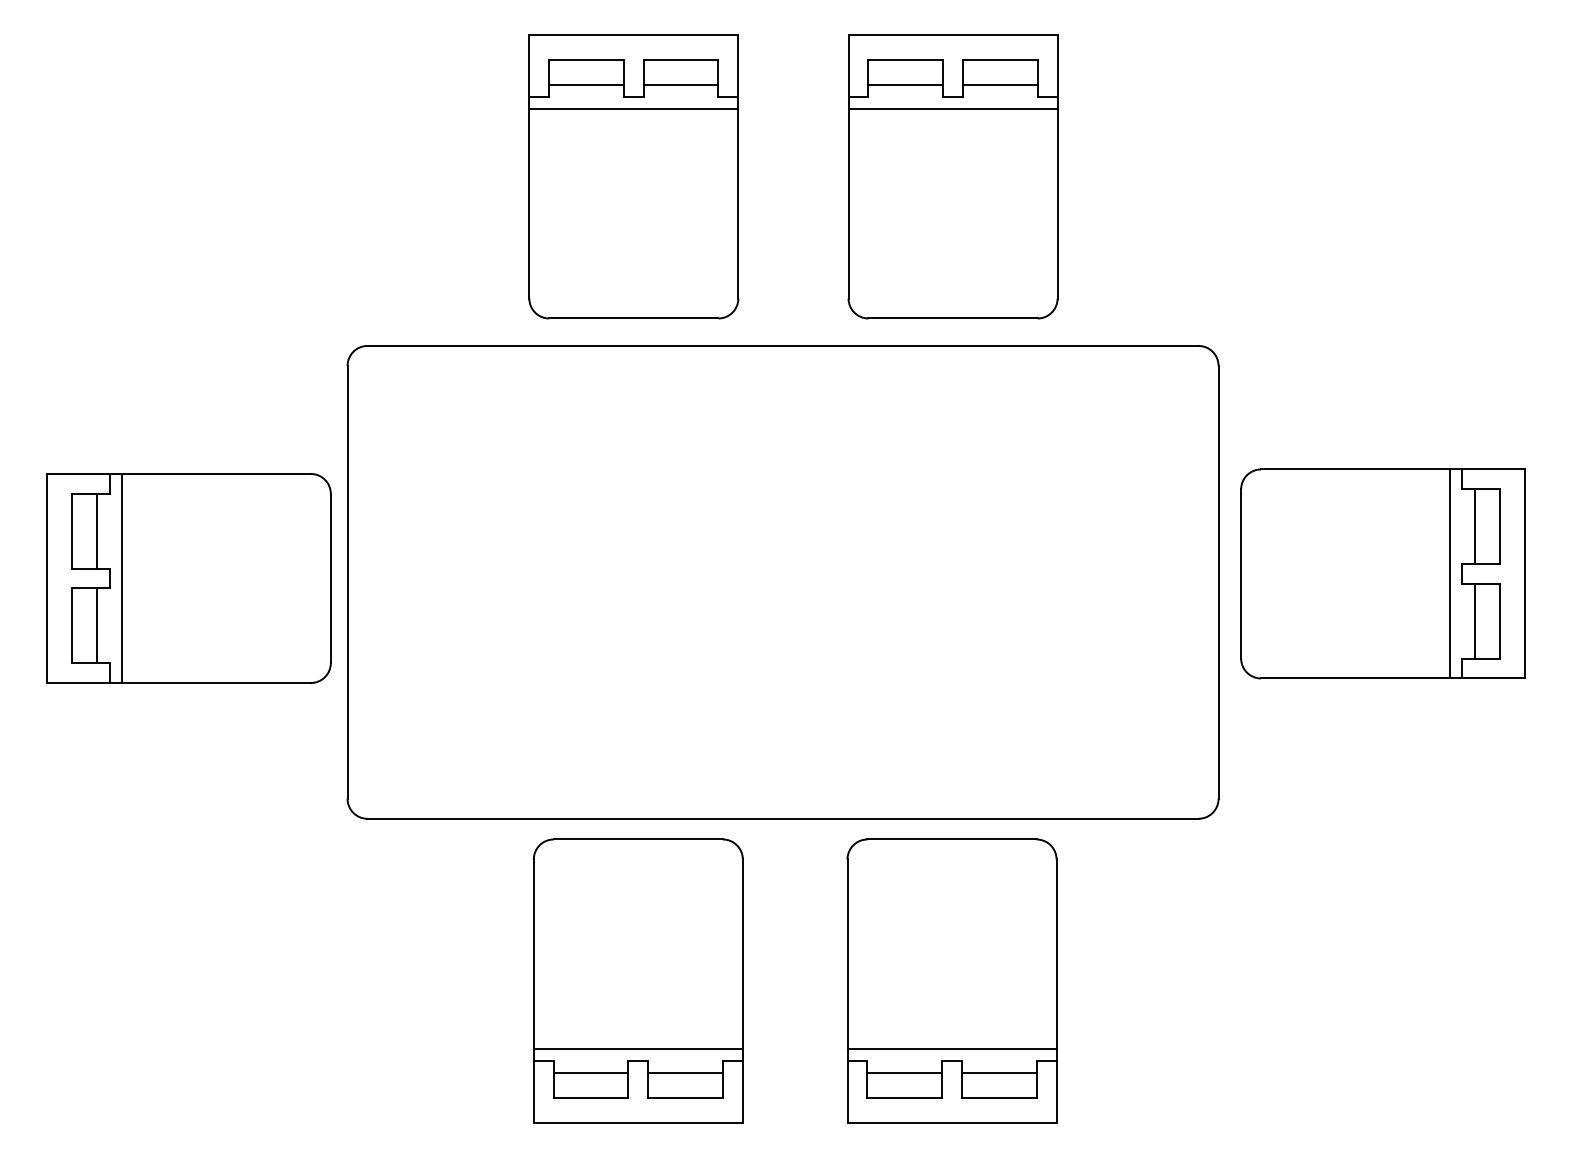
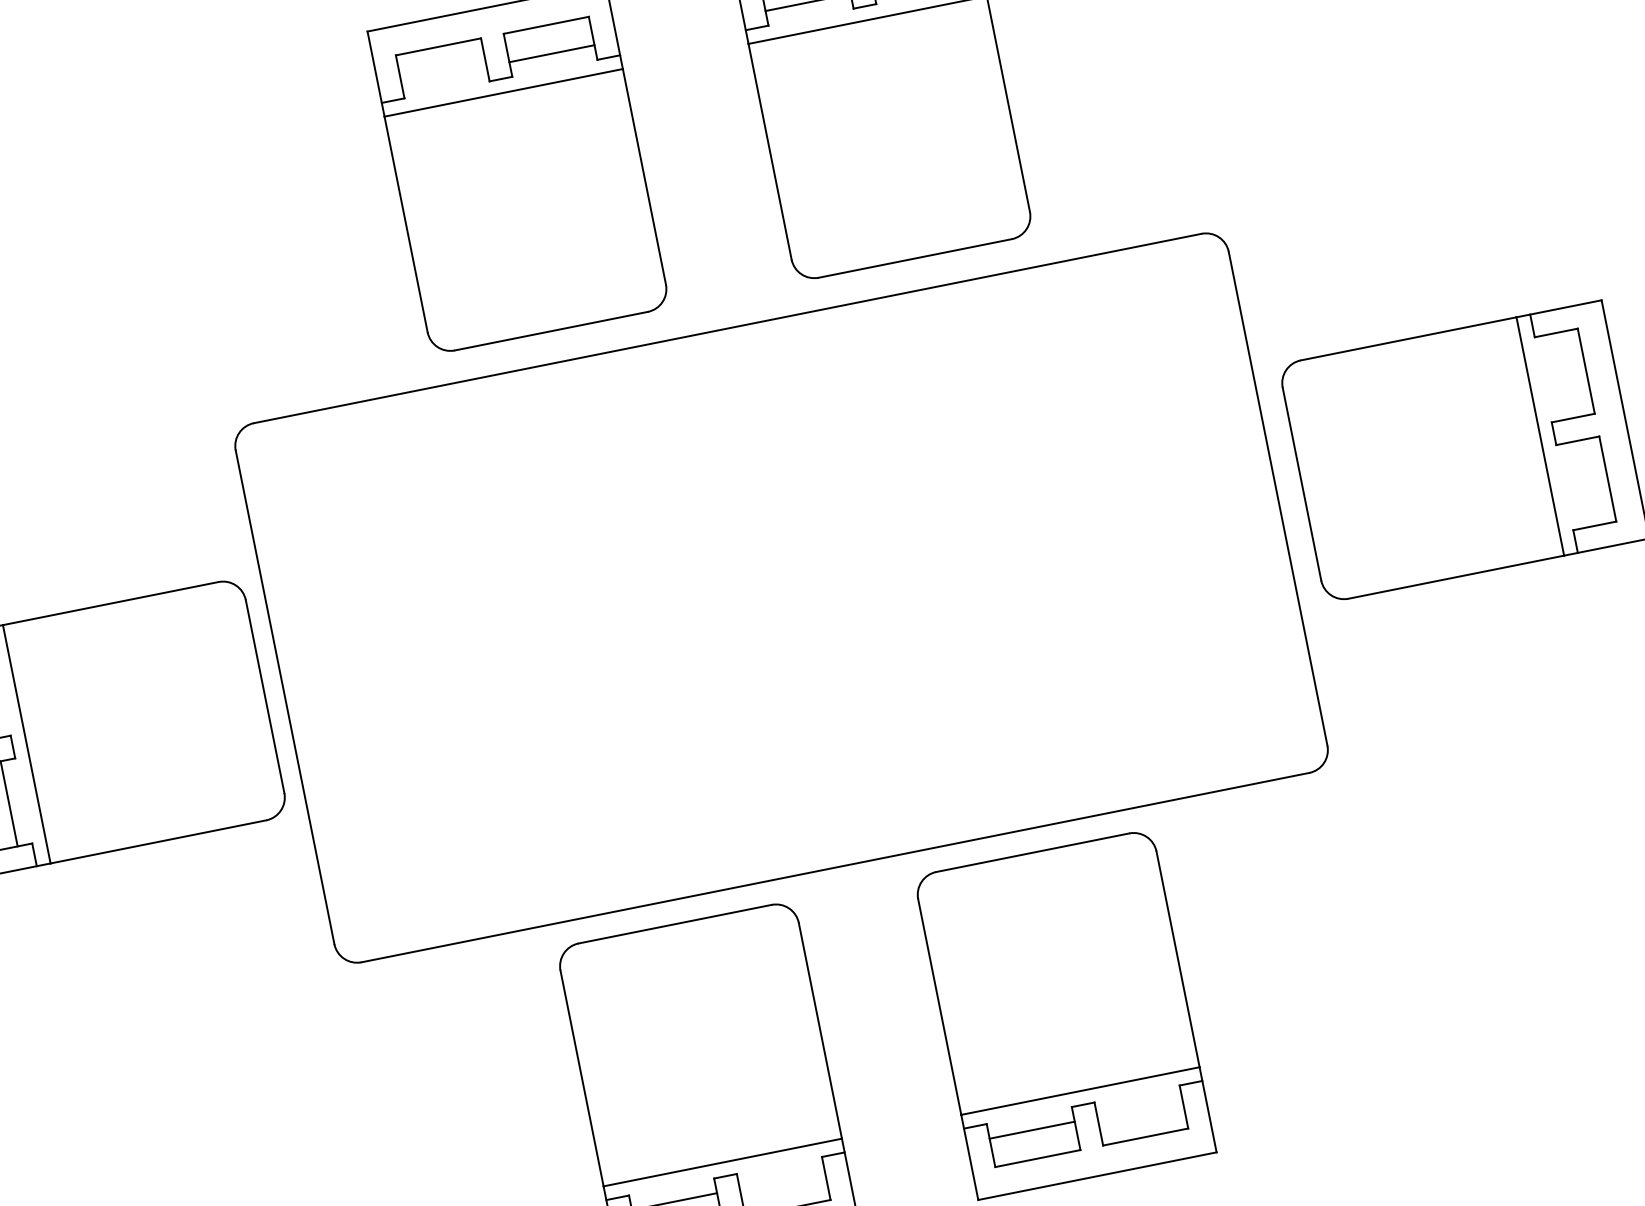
line: (586, 84) -> (444, 75), removed
line: (1475, 526) -> (1558, 376), removed
line: (1475, 620) -> (1579, 483), removed
line: (685, 1073) -> (782, 1180), removed
line: (998, 1073) -> (1139, 1108), removed

